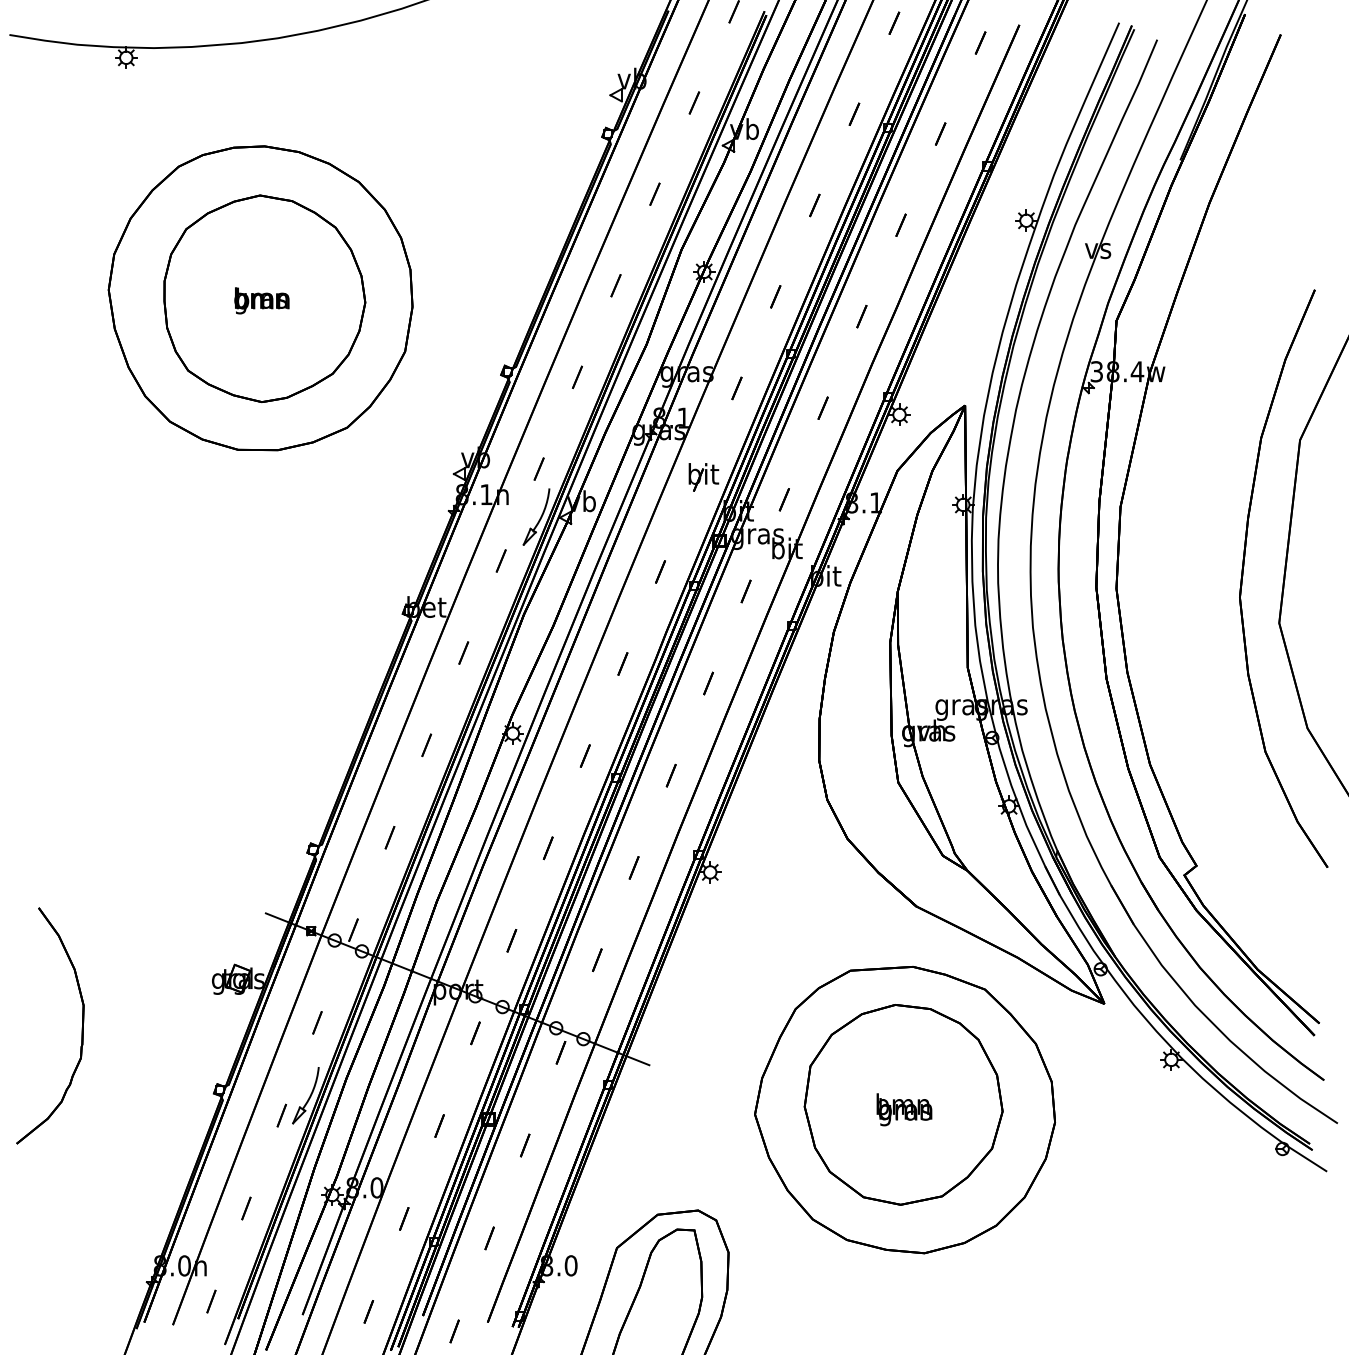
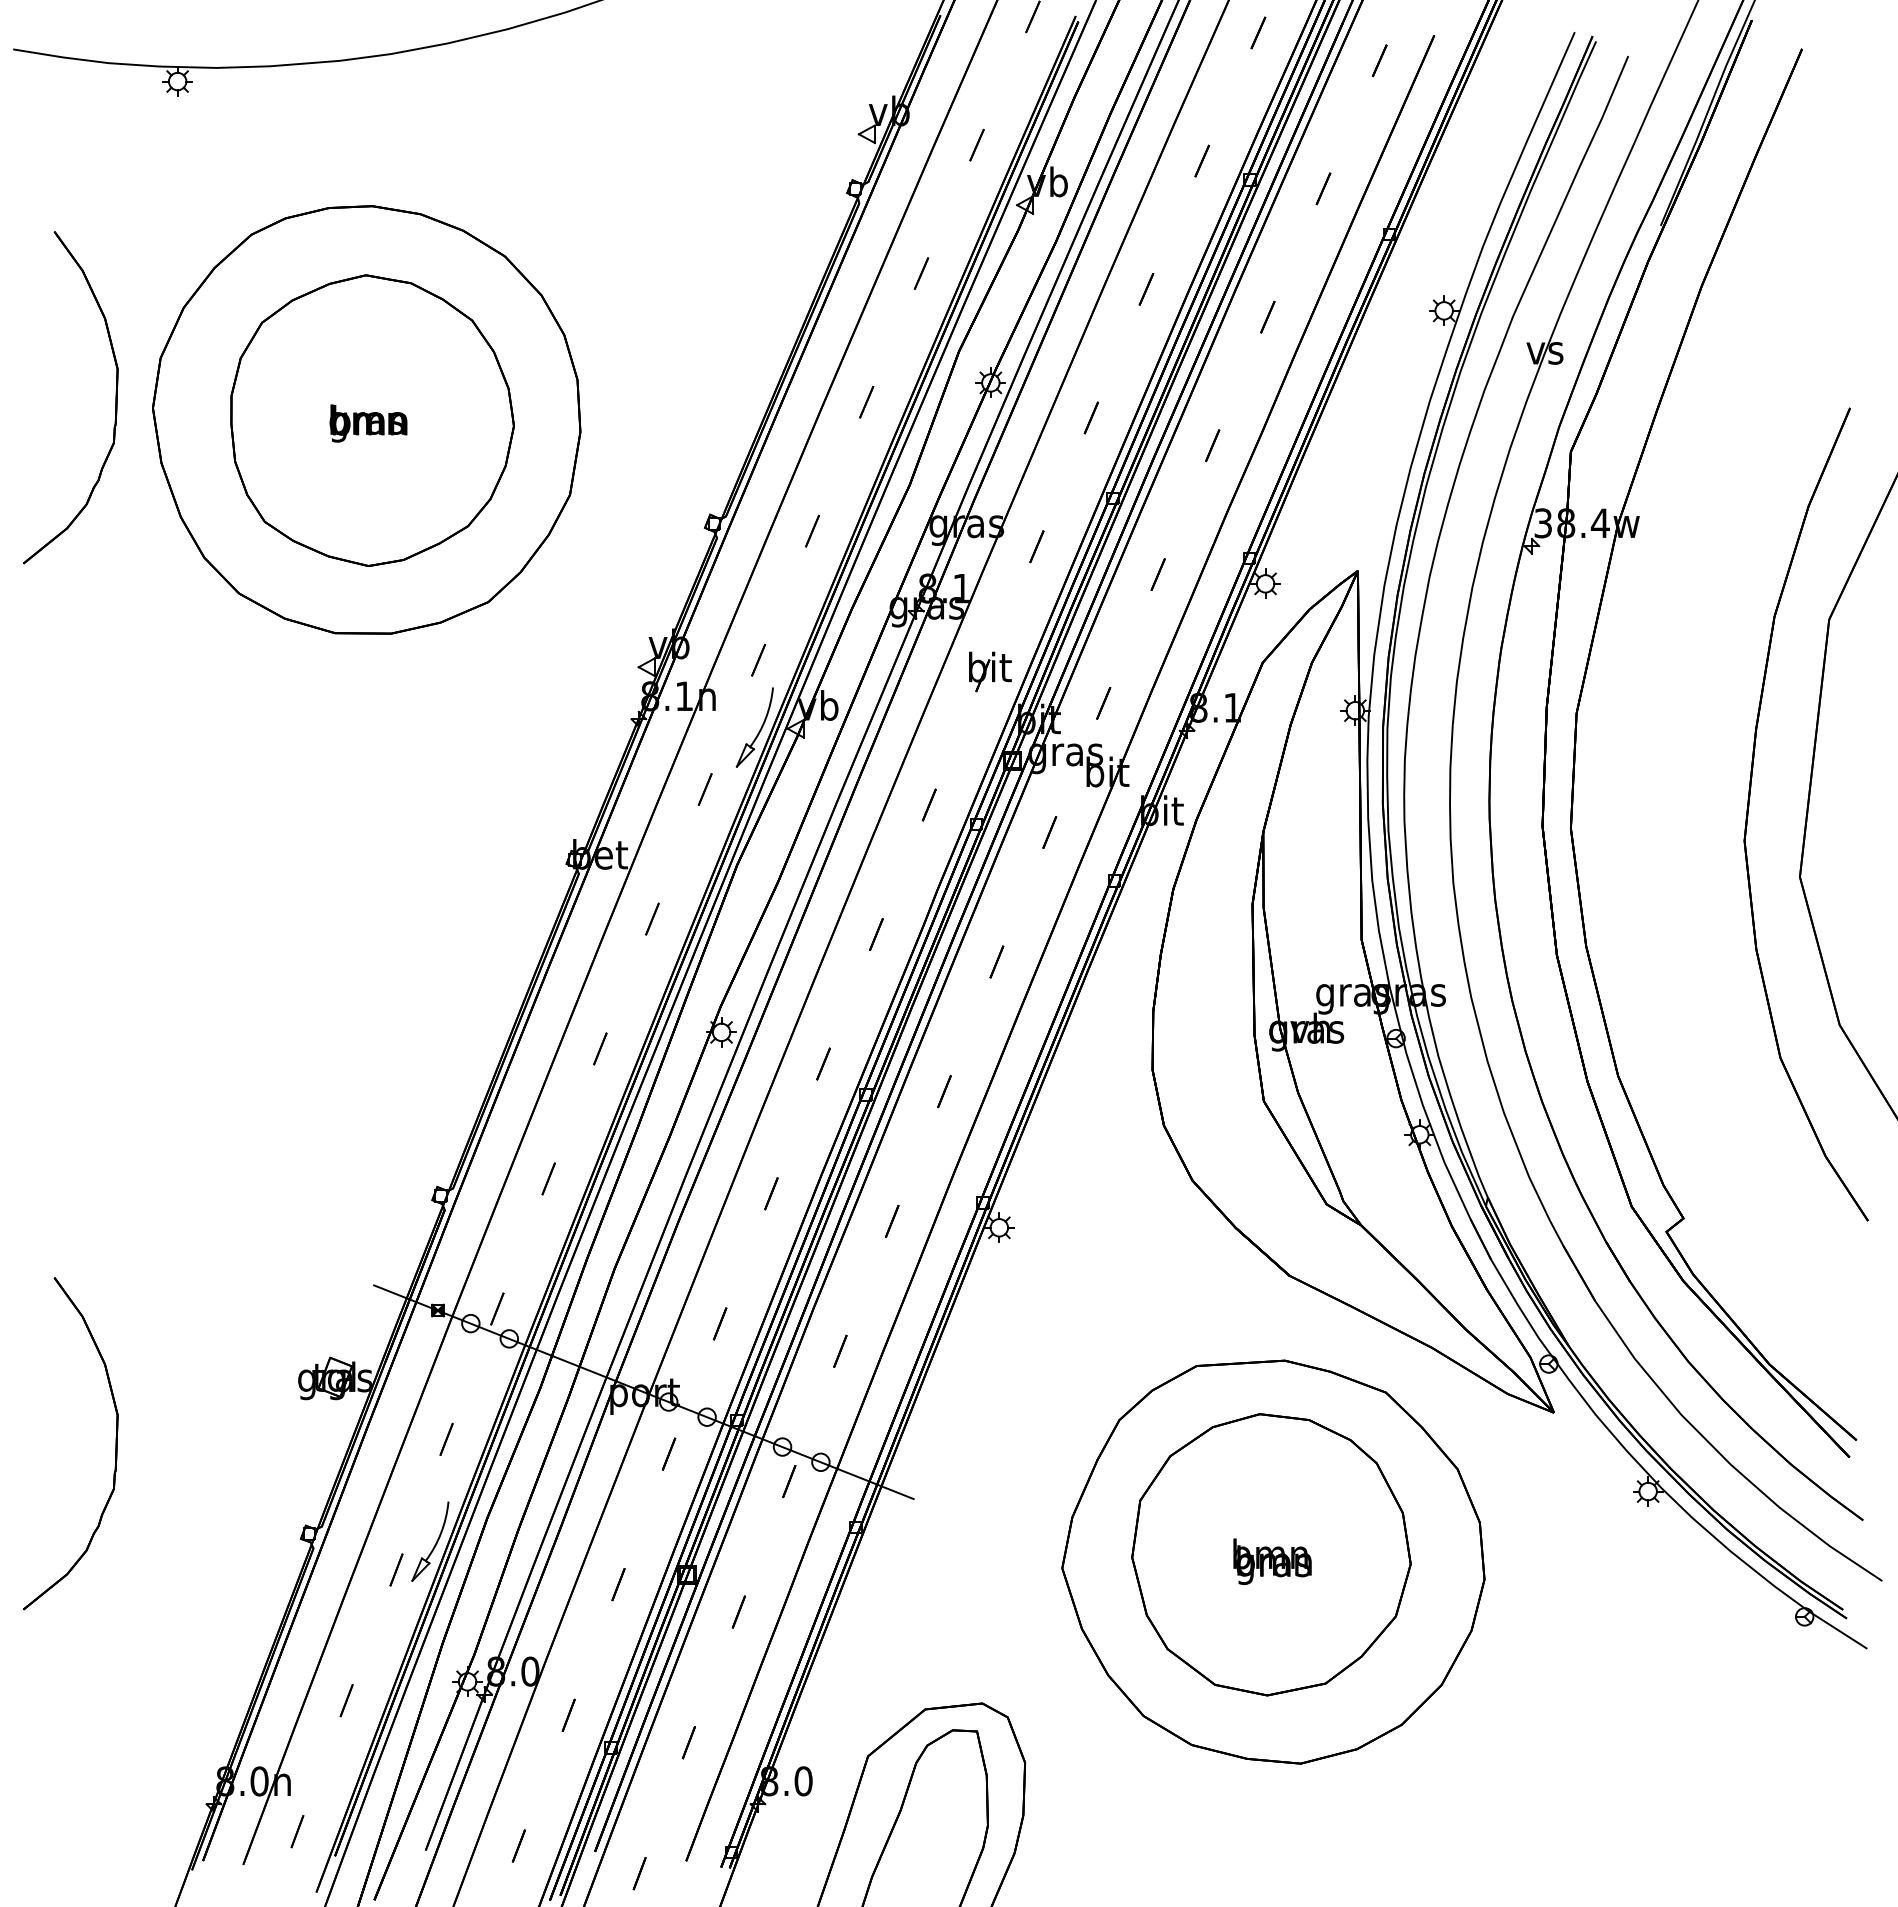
part: (82, 282) -> (115, 397), added

